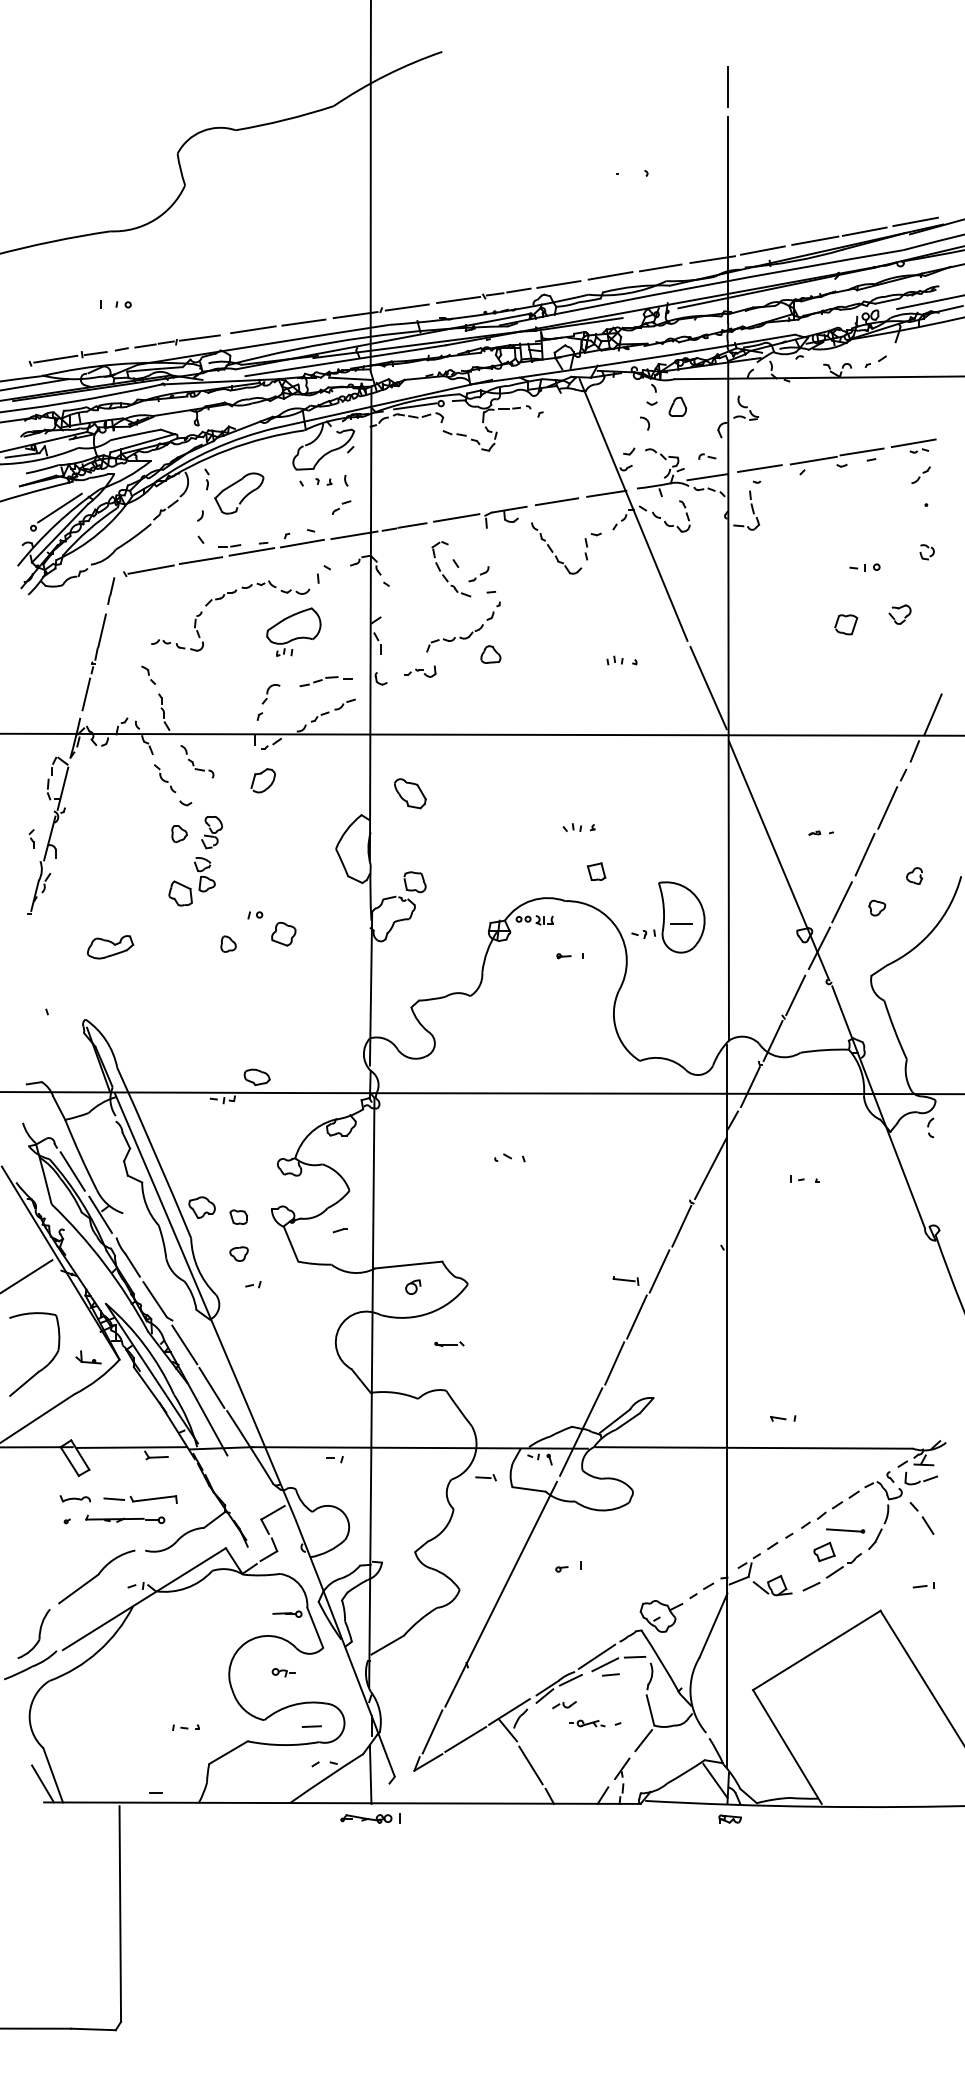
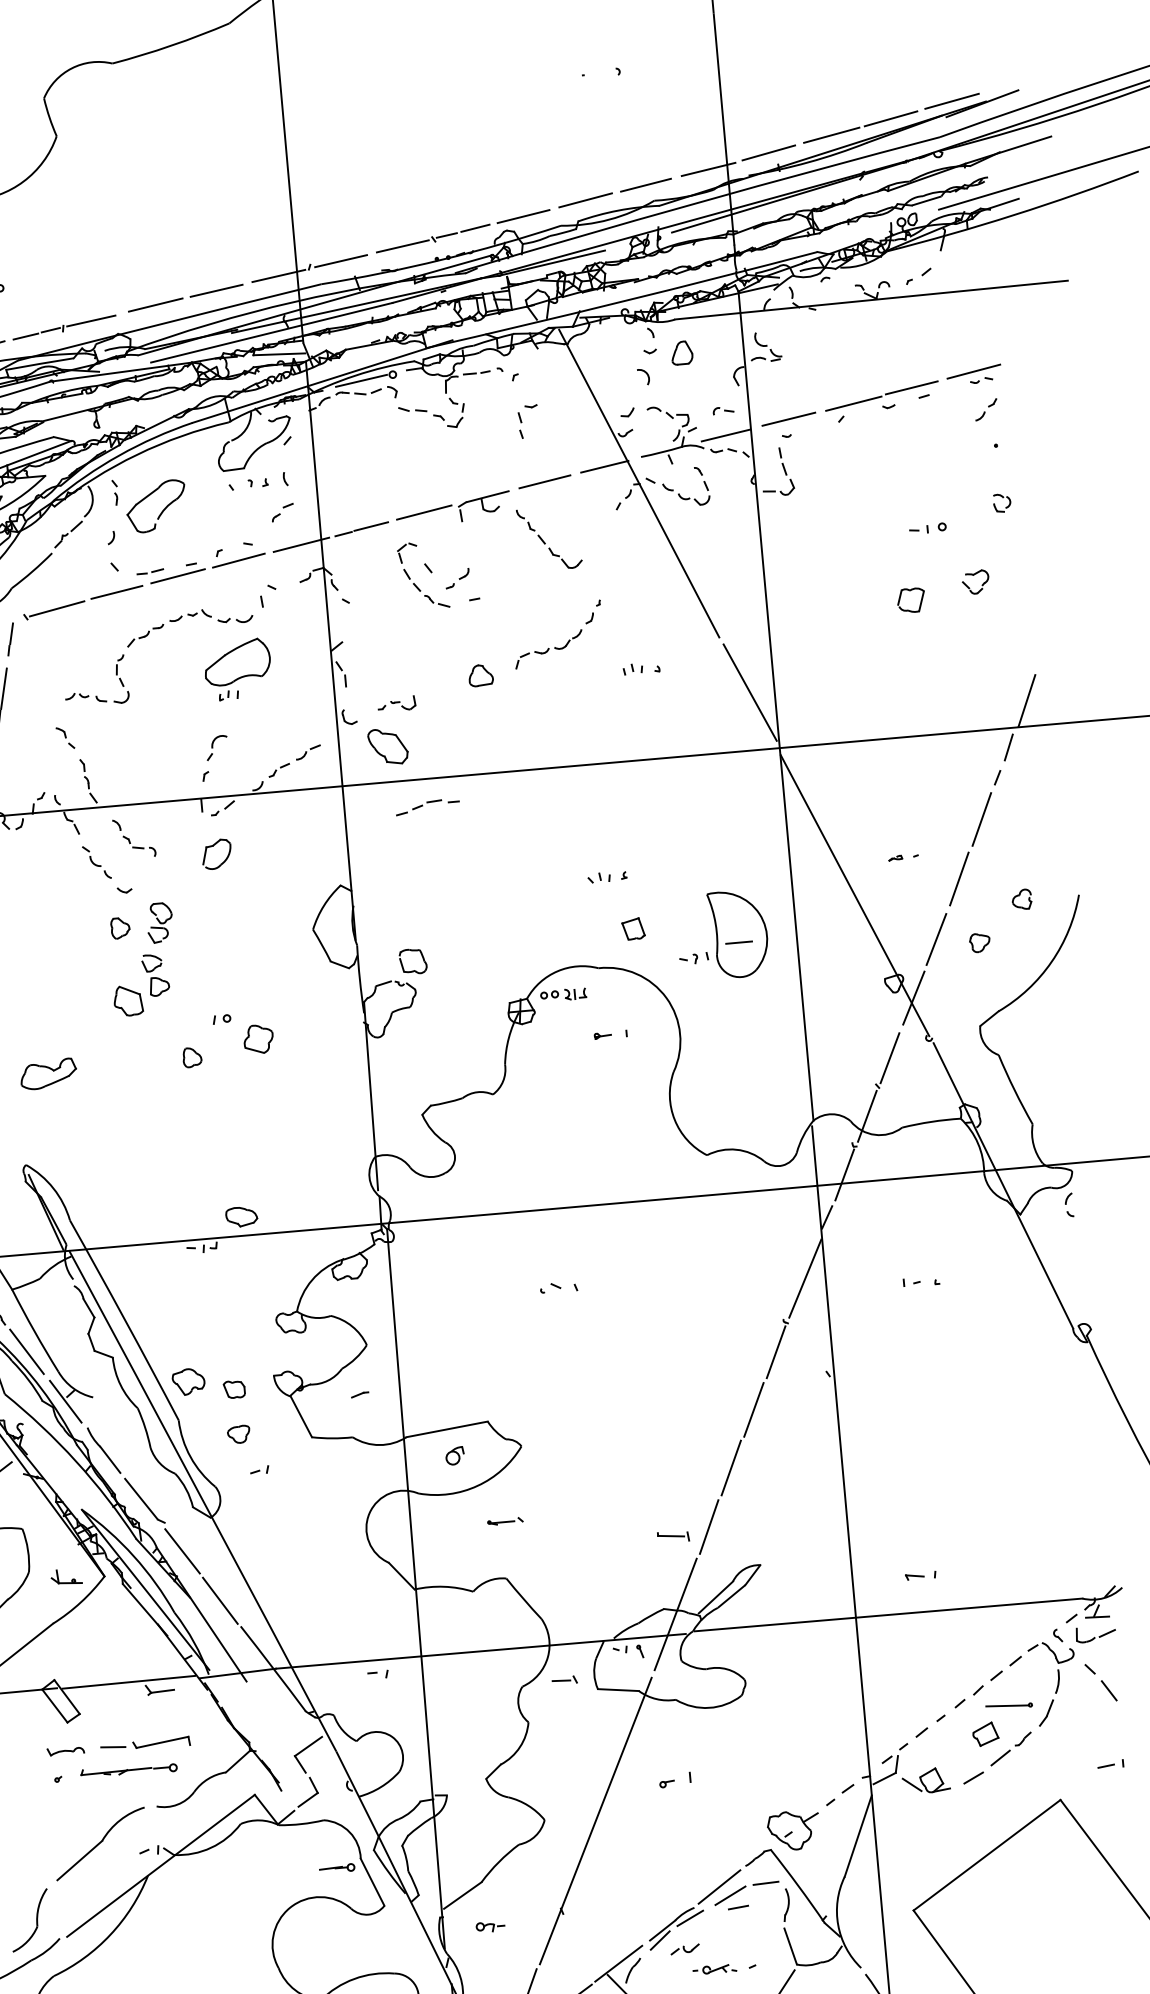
part: (592, 546) -> (527, 421), moved
part: (470, 633) -> (567, 641), moved
part: (325, 681) -> (426, 806), moved
part: (410, 793) -> (388, 746), moved
part: (668, 917) -> (722, 935), moved
part: (625, 1280) -> (672, 1536), moved
part: (283, 1672) -> (489, 1926), moved

